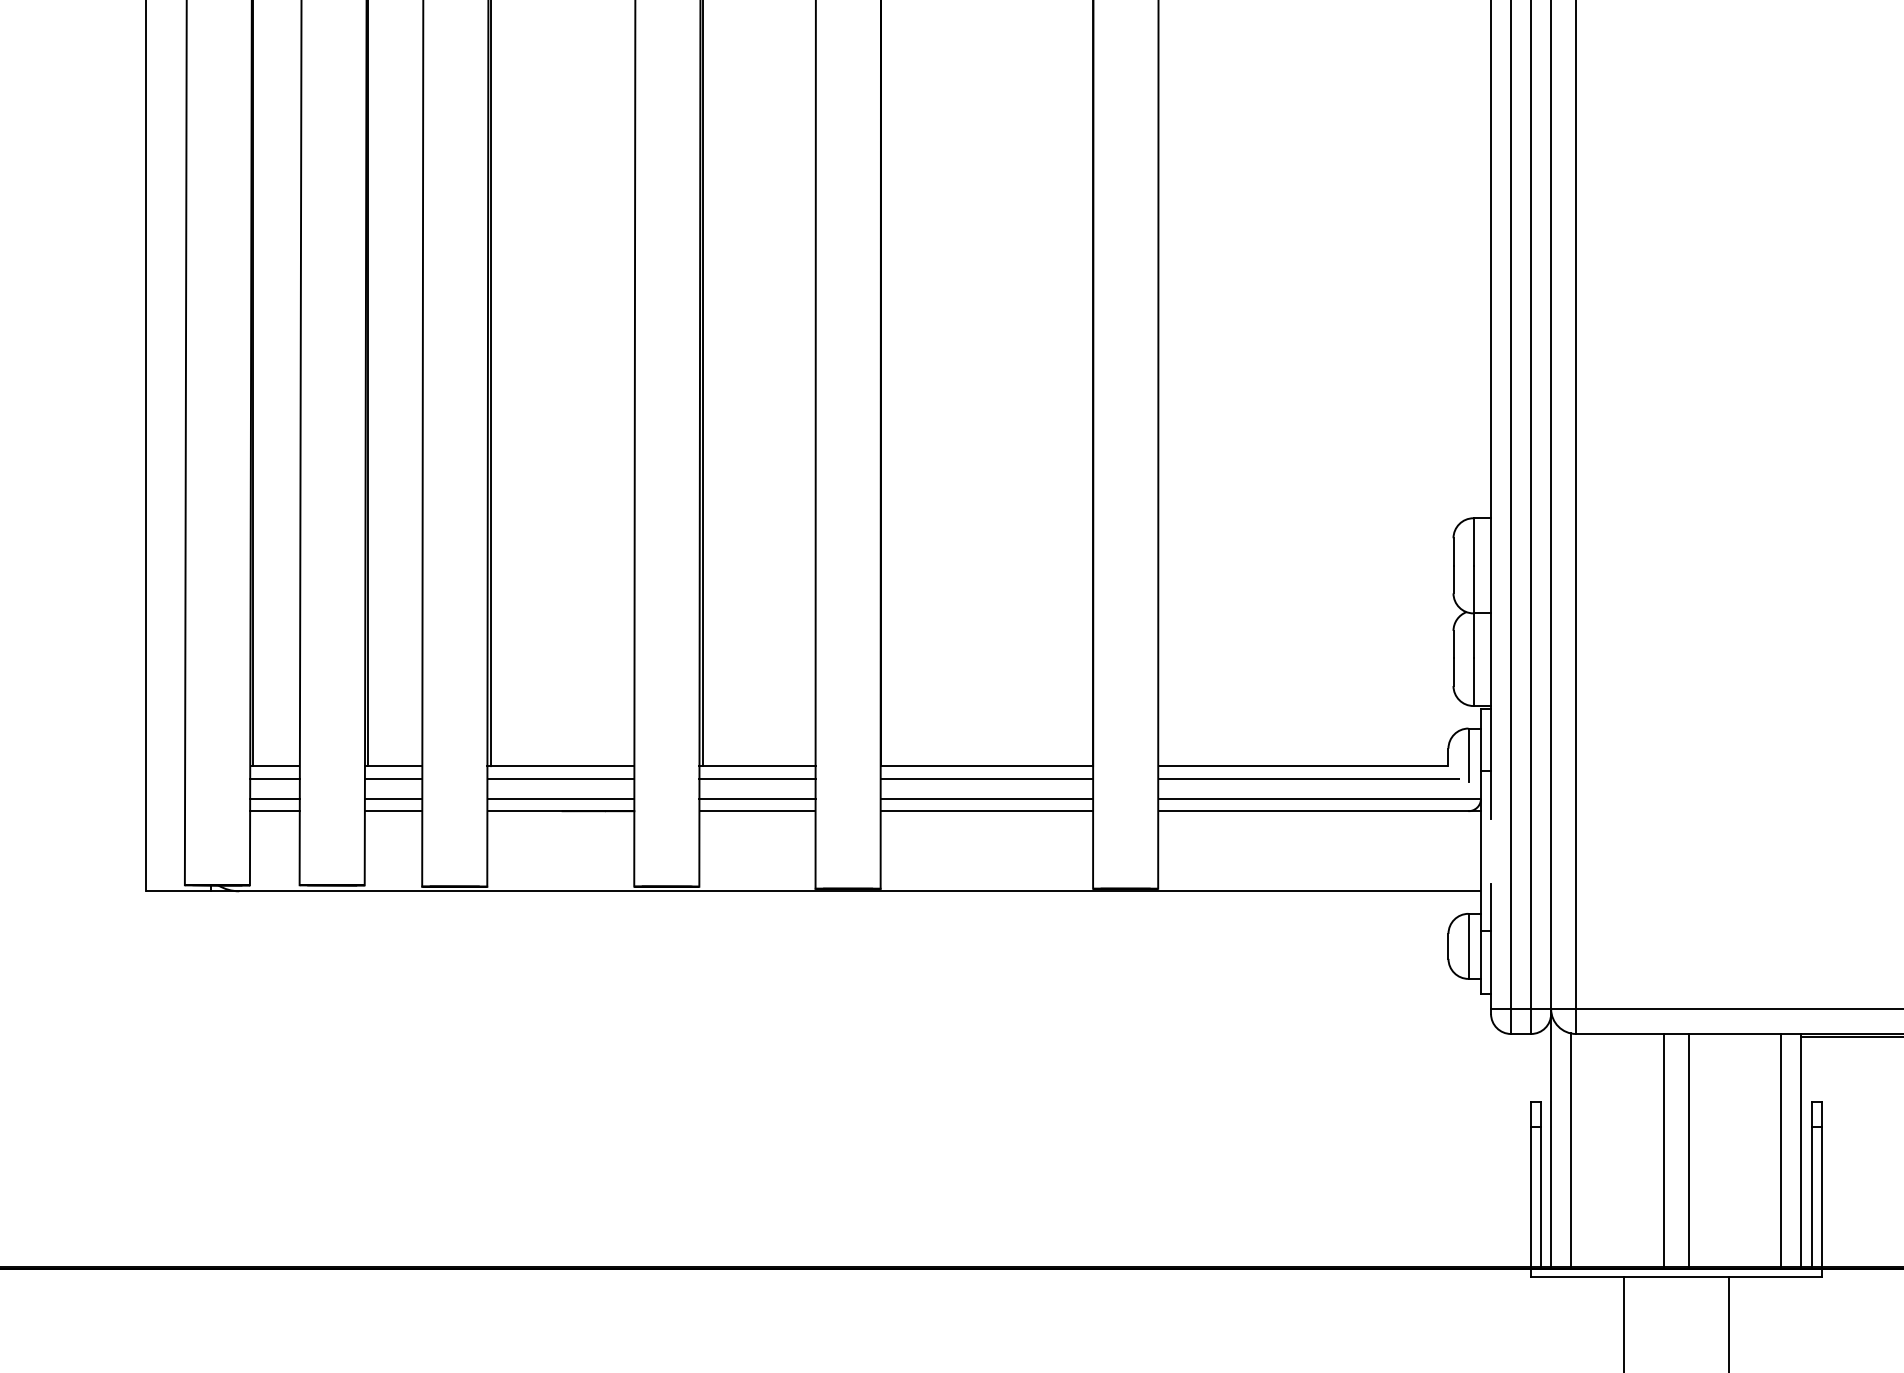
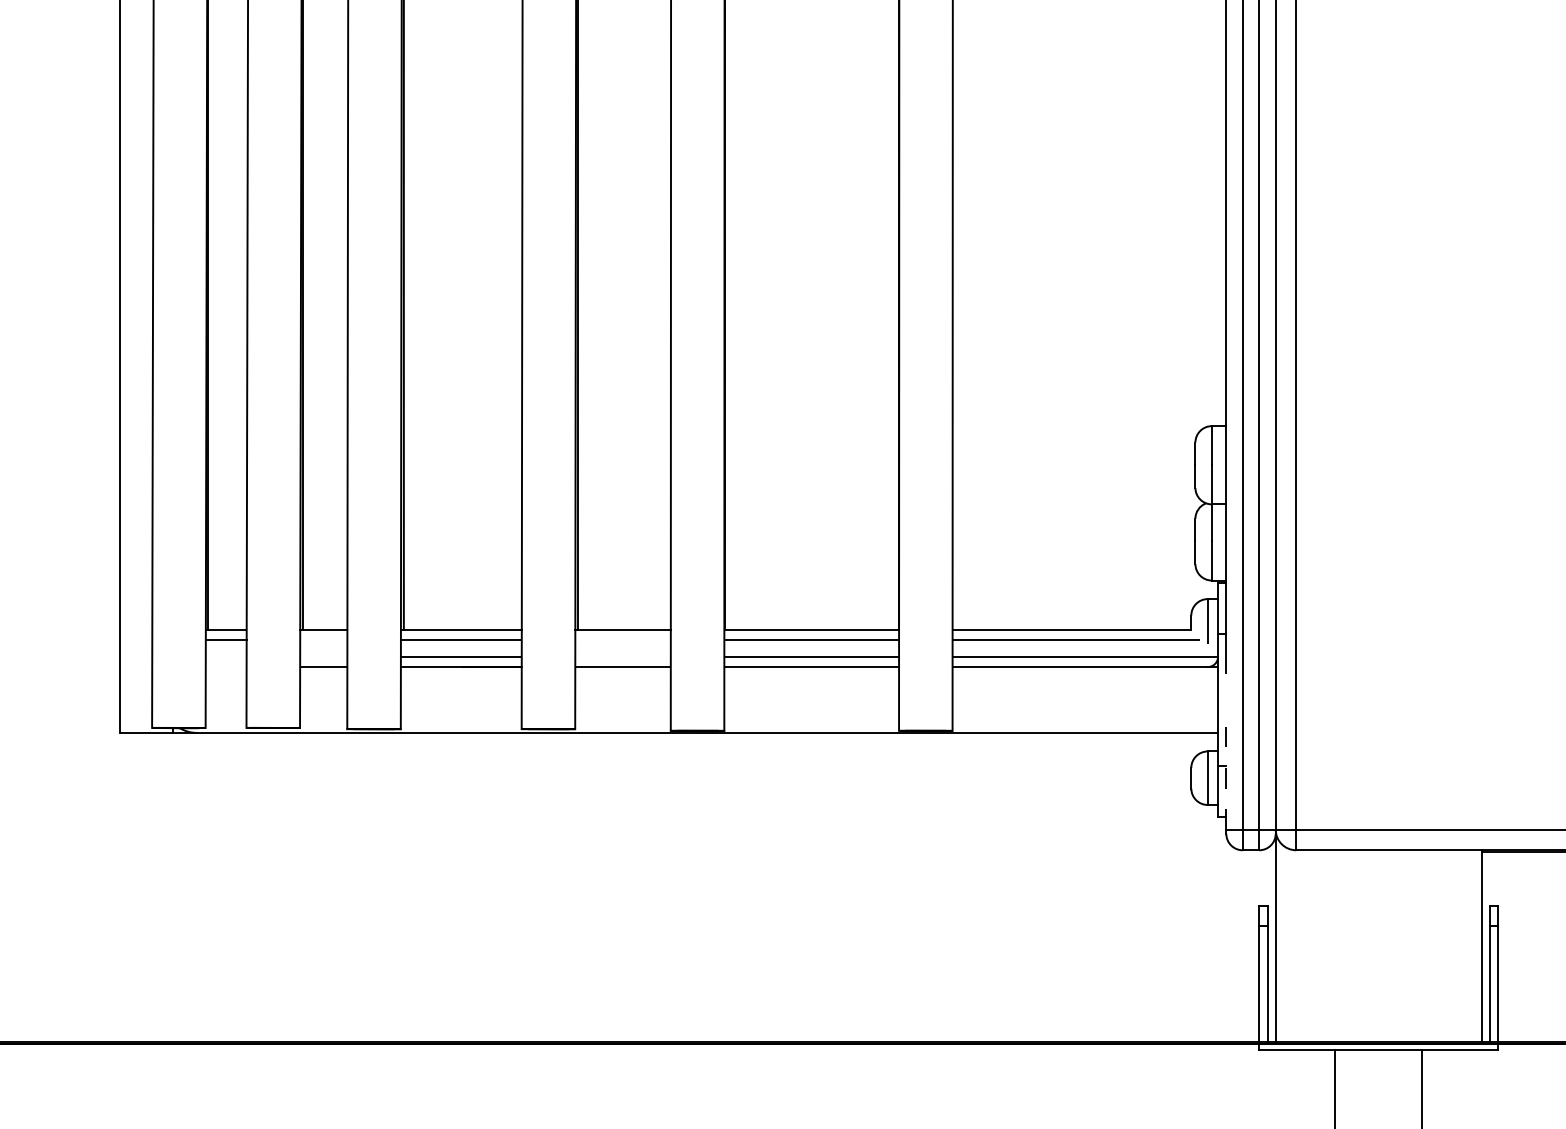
line: (393, 778) -> (323, 640), removed
line: (757, 778) -> (623, 640), removed
line: (274, 798) -> (225, 656), removed
line: (393, 798) -> (323, 656), removed
line: (757, 798) -> (623, 656), removed
line: (274, 811) -> (225, 667), removed
line: (1491, 946) -> (1226, 778), solid -> dashed
line: (1571, 1149) -> (1292, 945), removed
line: (1663, 1150) -> (1368, 946), removed
line: (1688, 1150) -> (1388, 946), removed
line: (1781, 1150) -> (1465, 946), removed

